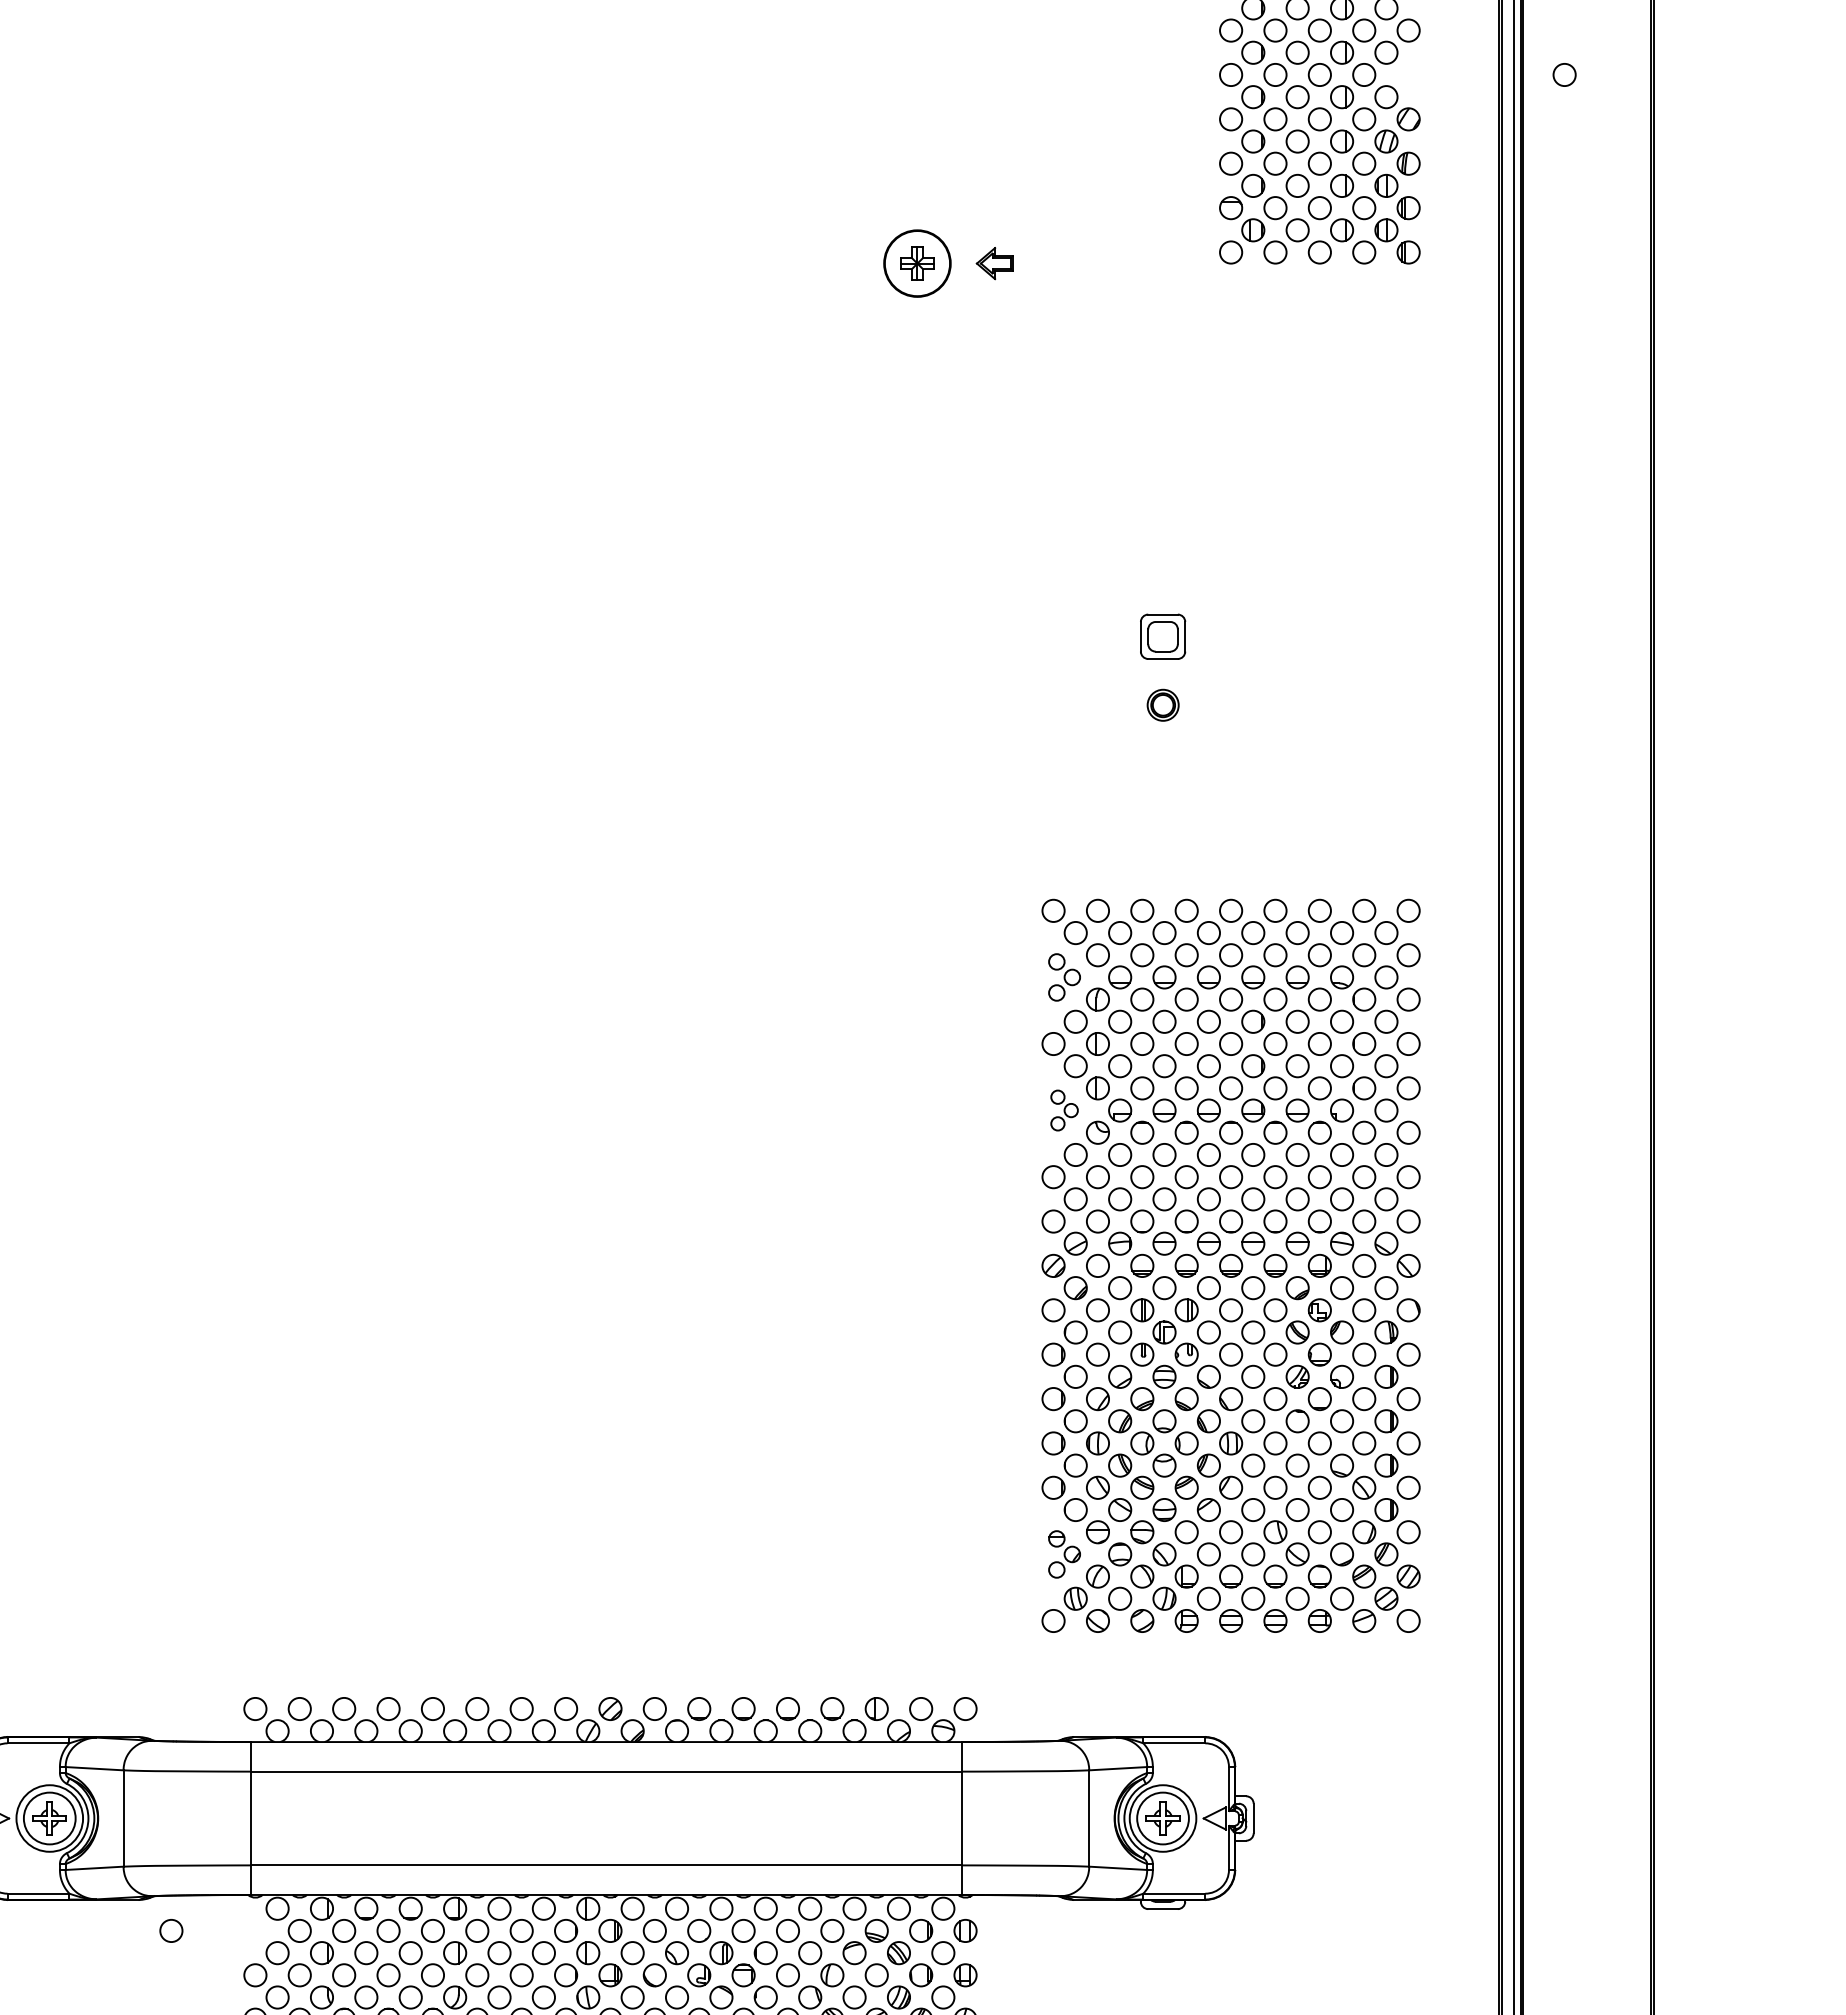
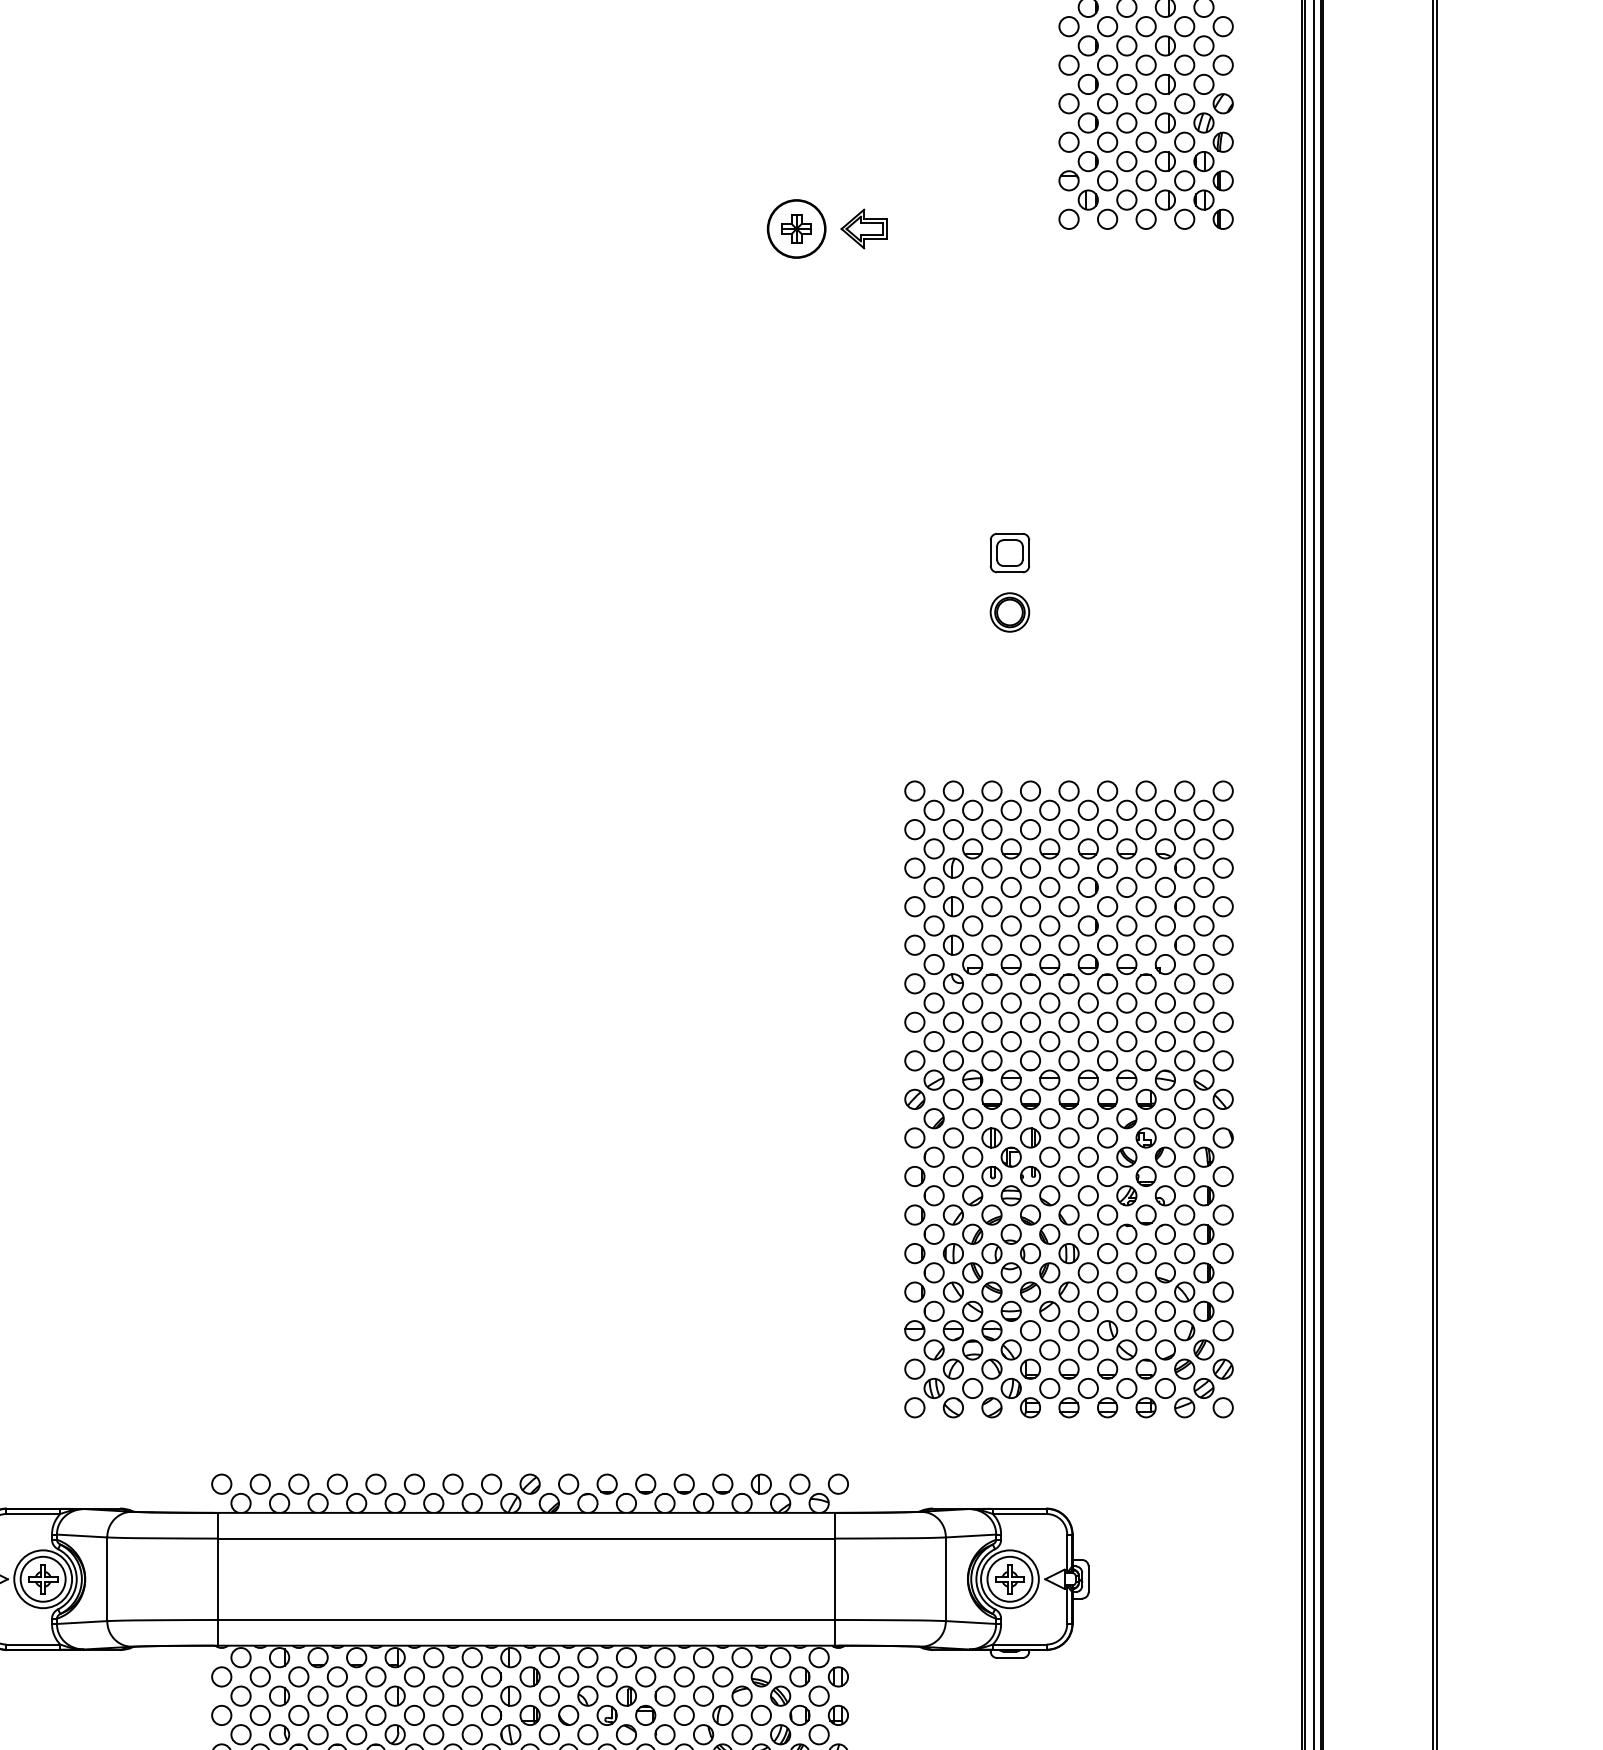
circle: (1564, 74) -> (1223, 64), moved
part: (994, 263) -> (863, 228), size x1.43
part: (1163, 705) -> (1010, 612), size x1.43
part: (1064, 977) -> (924, 848), size x1.43
part: (1064, 1110) -> (924, 964), size x1.67
part: (1064, 1554) -> (924, 1350), size x1.43
circle: (171, 1930) -> (221, 1676), moved

